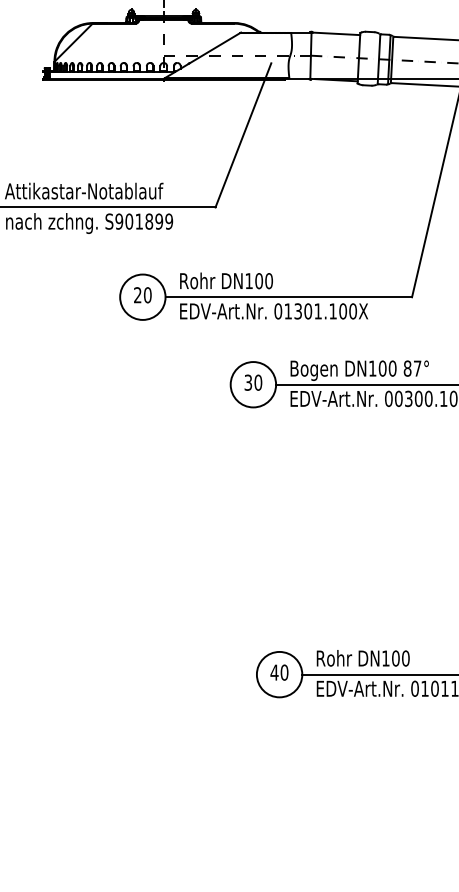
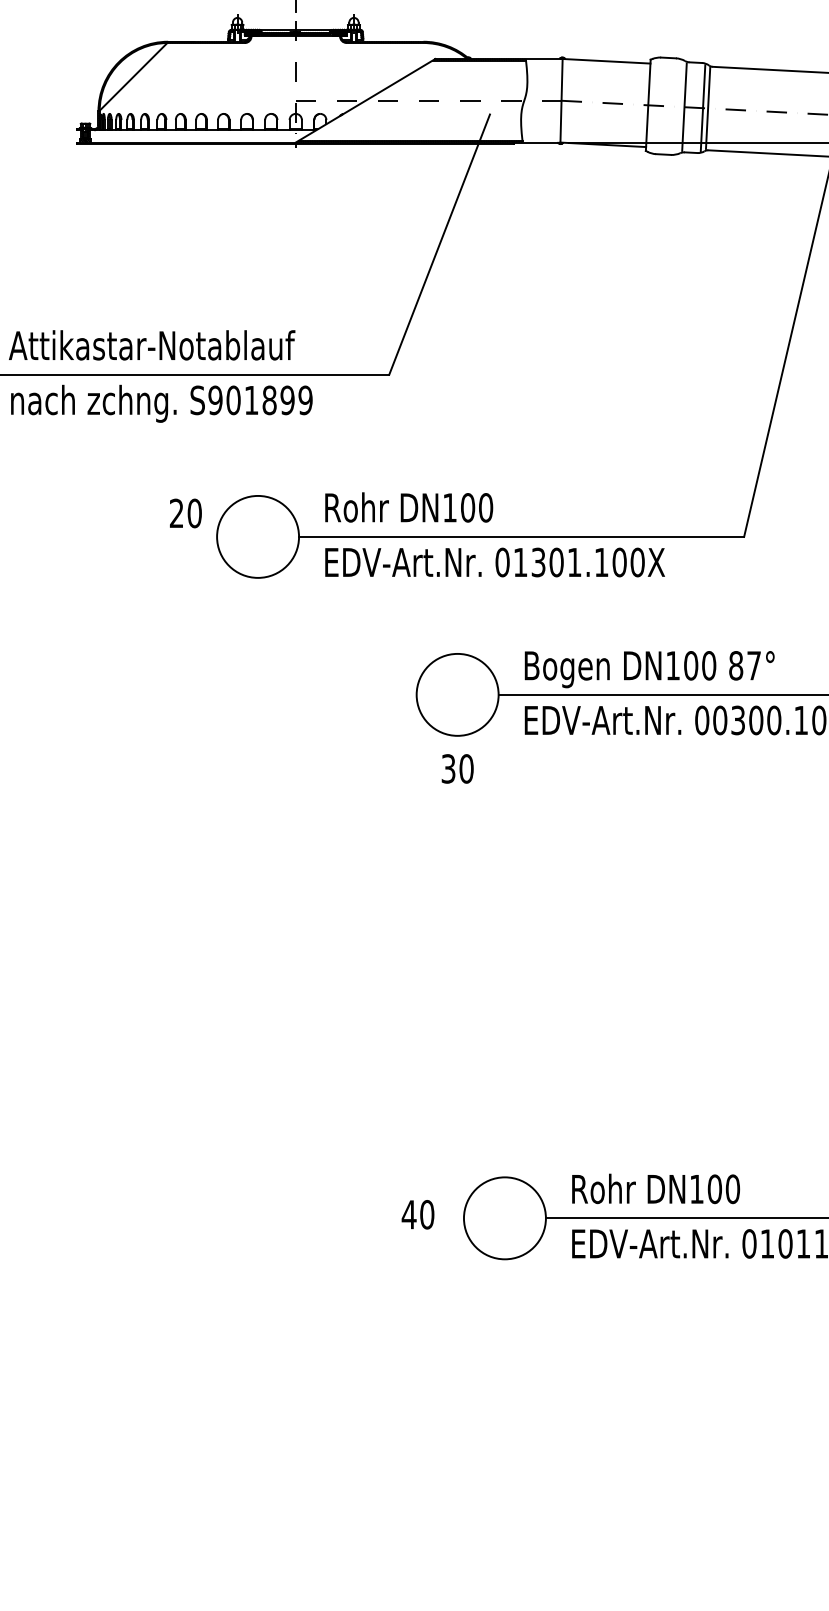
text: (142, 295) -> (185, 513), moved
text: (253, 382) -> (457, 768), moved
text: (279, 672) -> (418, 1214), moved

